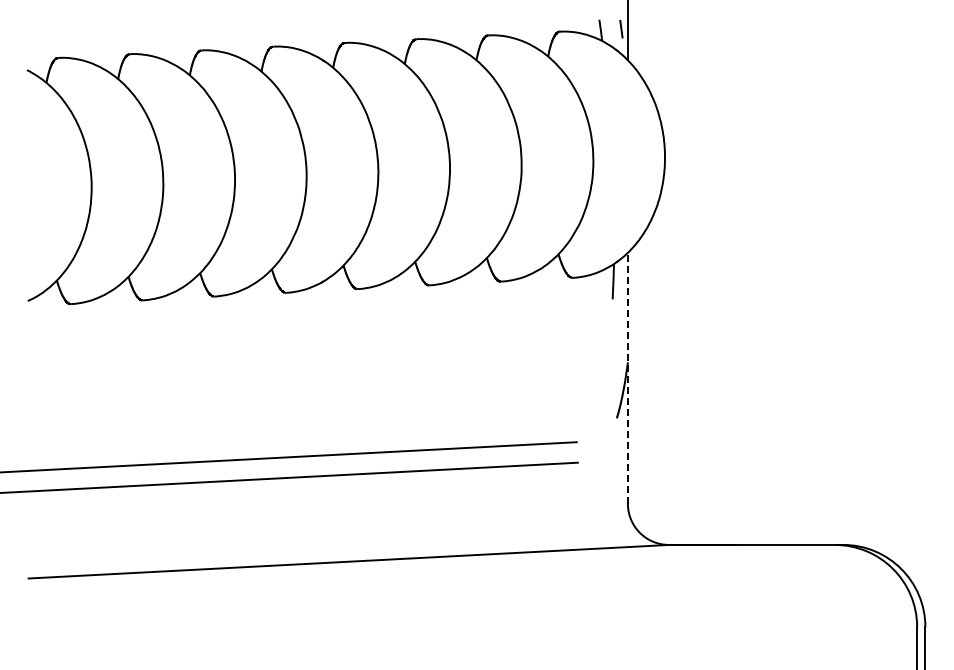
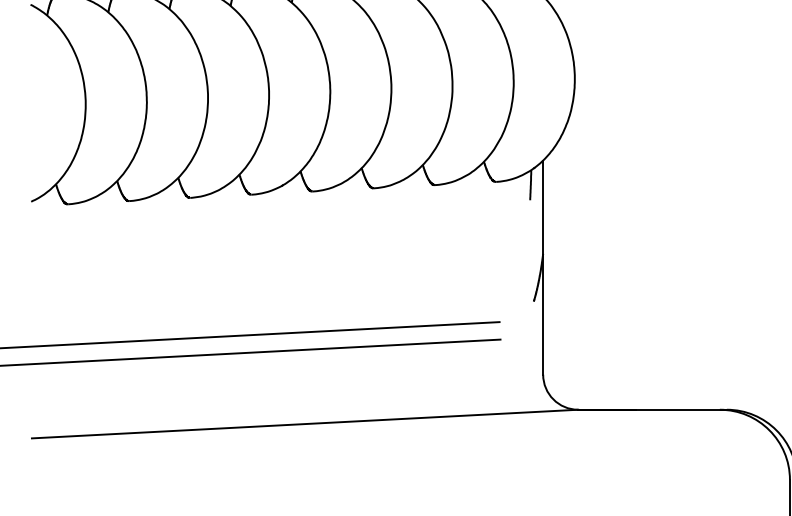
line: (627, 378) -> (542, 267), dashed -> solid

